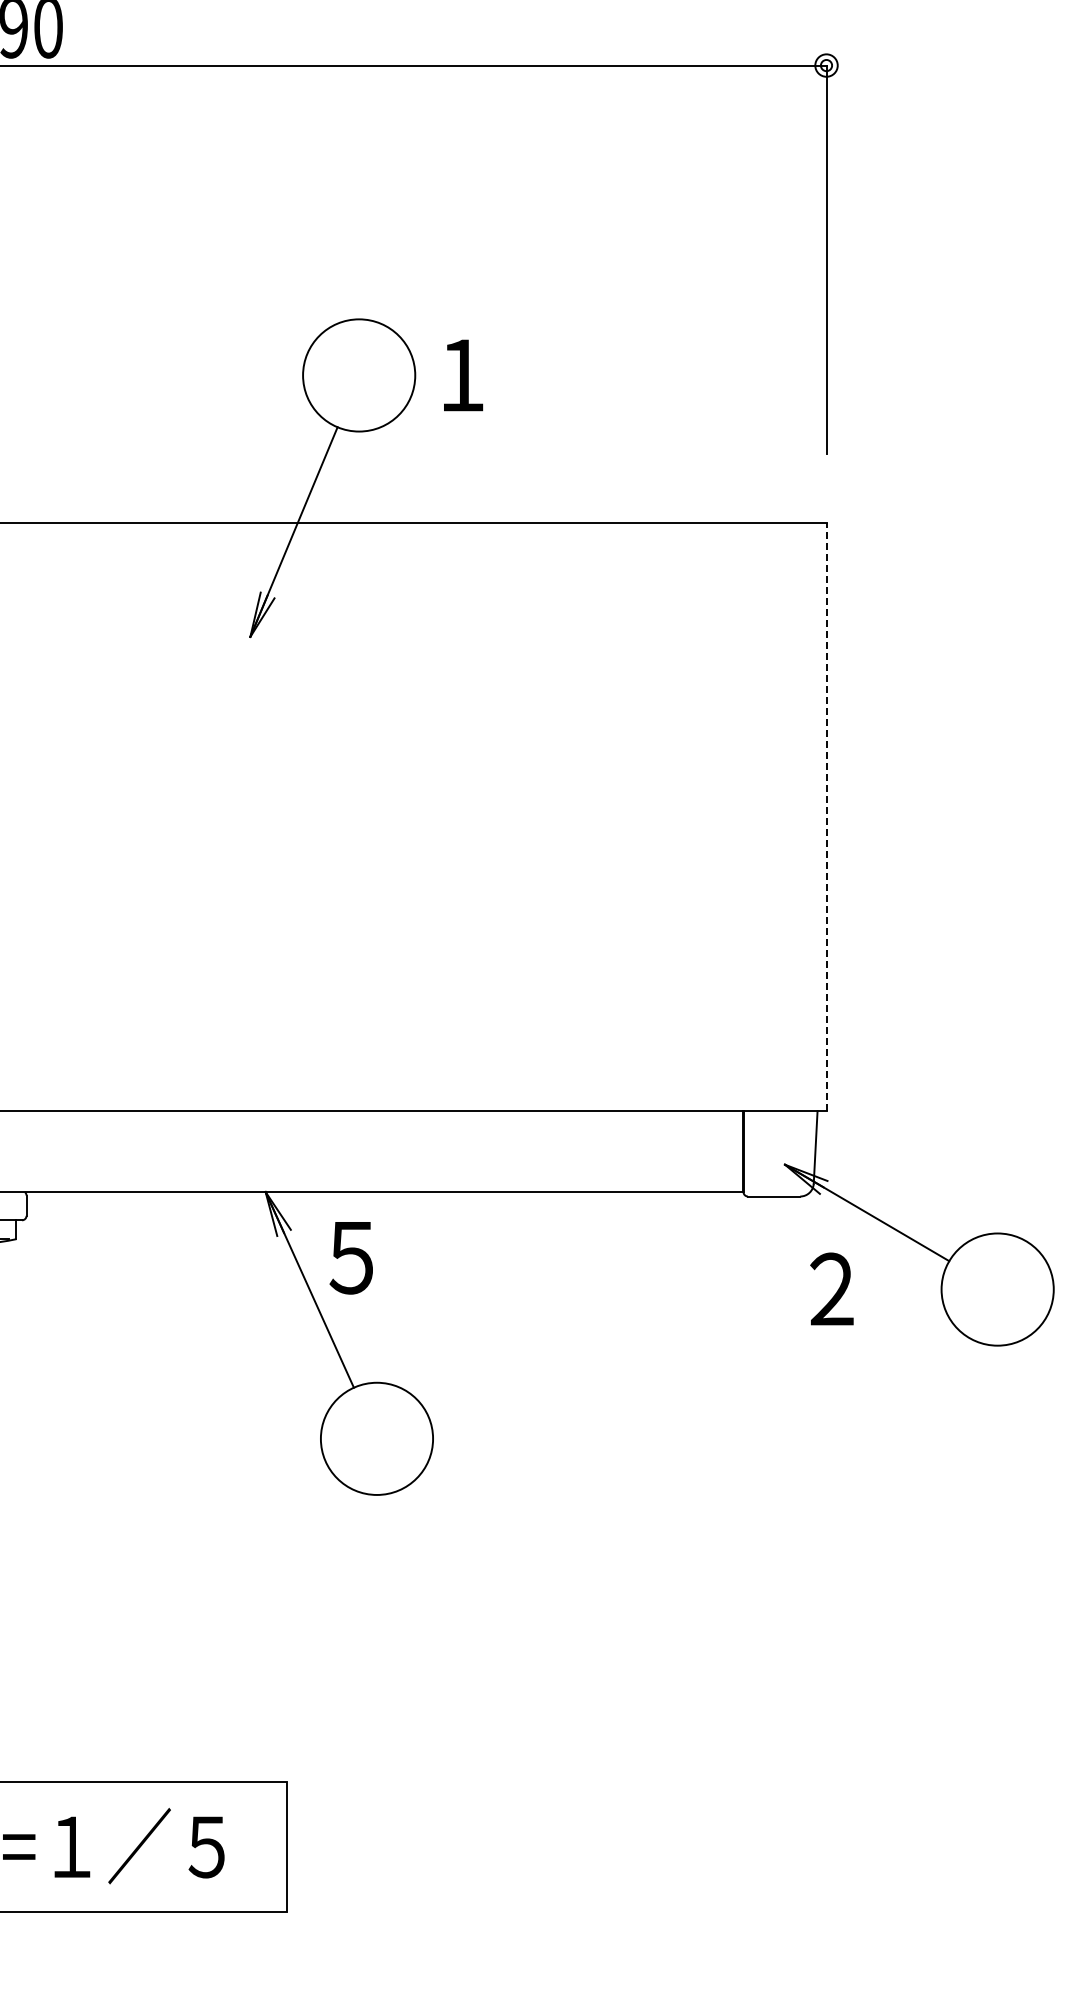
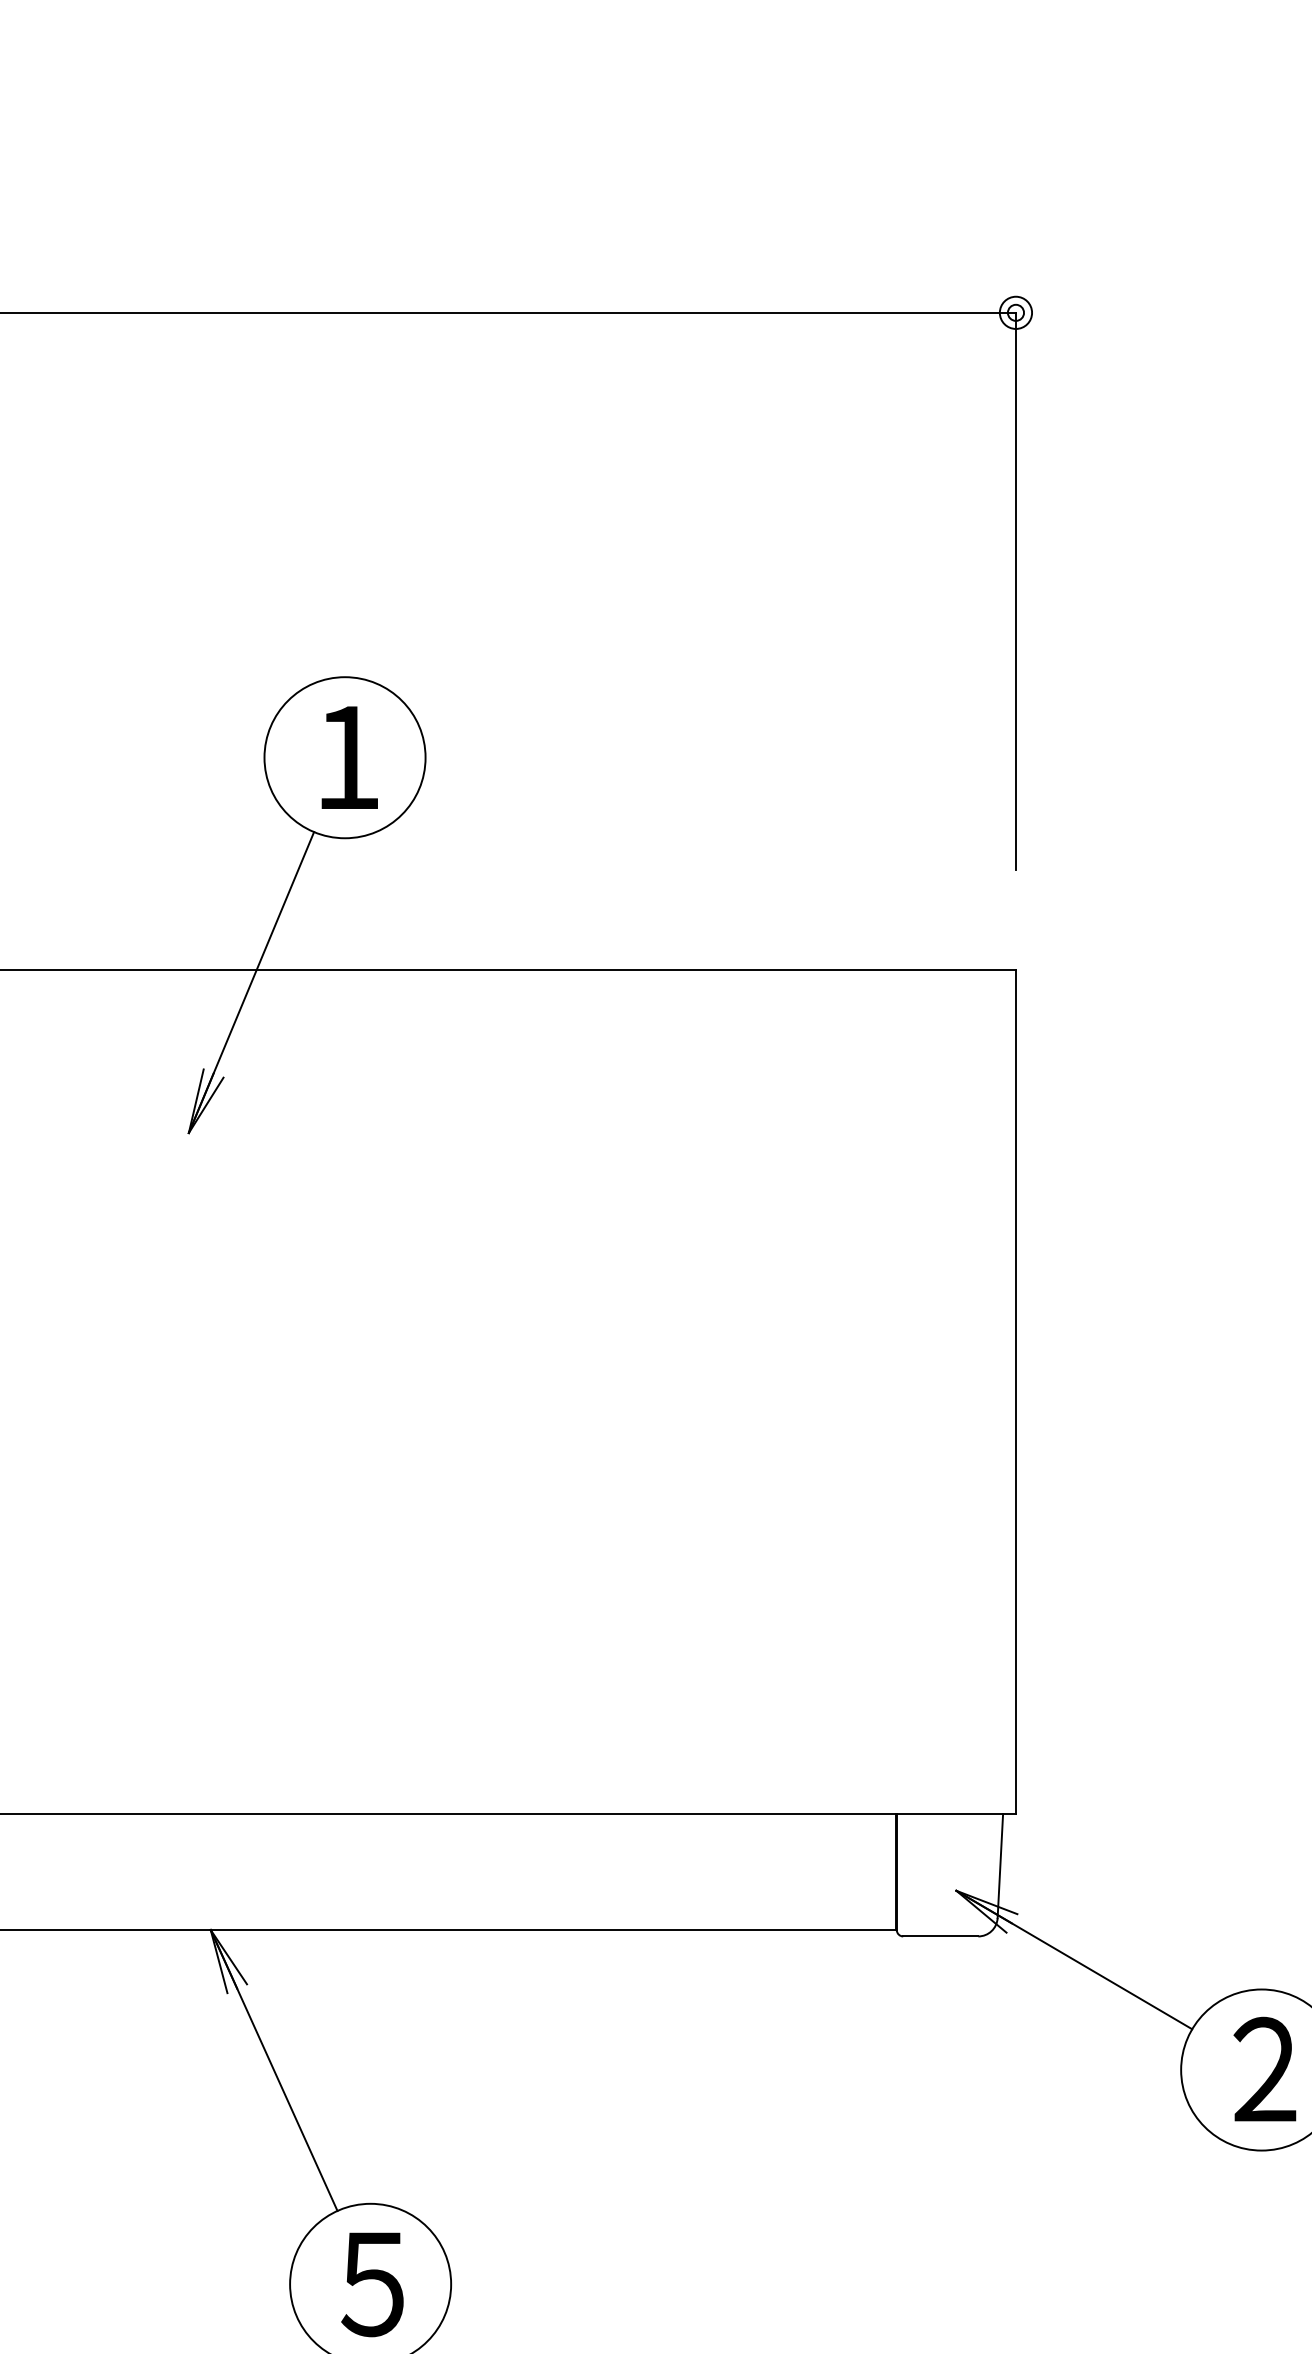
text: (463, 375) -> (349, 757), moved
line: (826, 817) -> (1015, 1392), dashed -> solid
text: (350, 1258) -> (371, 2285), moved
text: (831, 1288) -> (1264, 2068), moved

